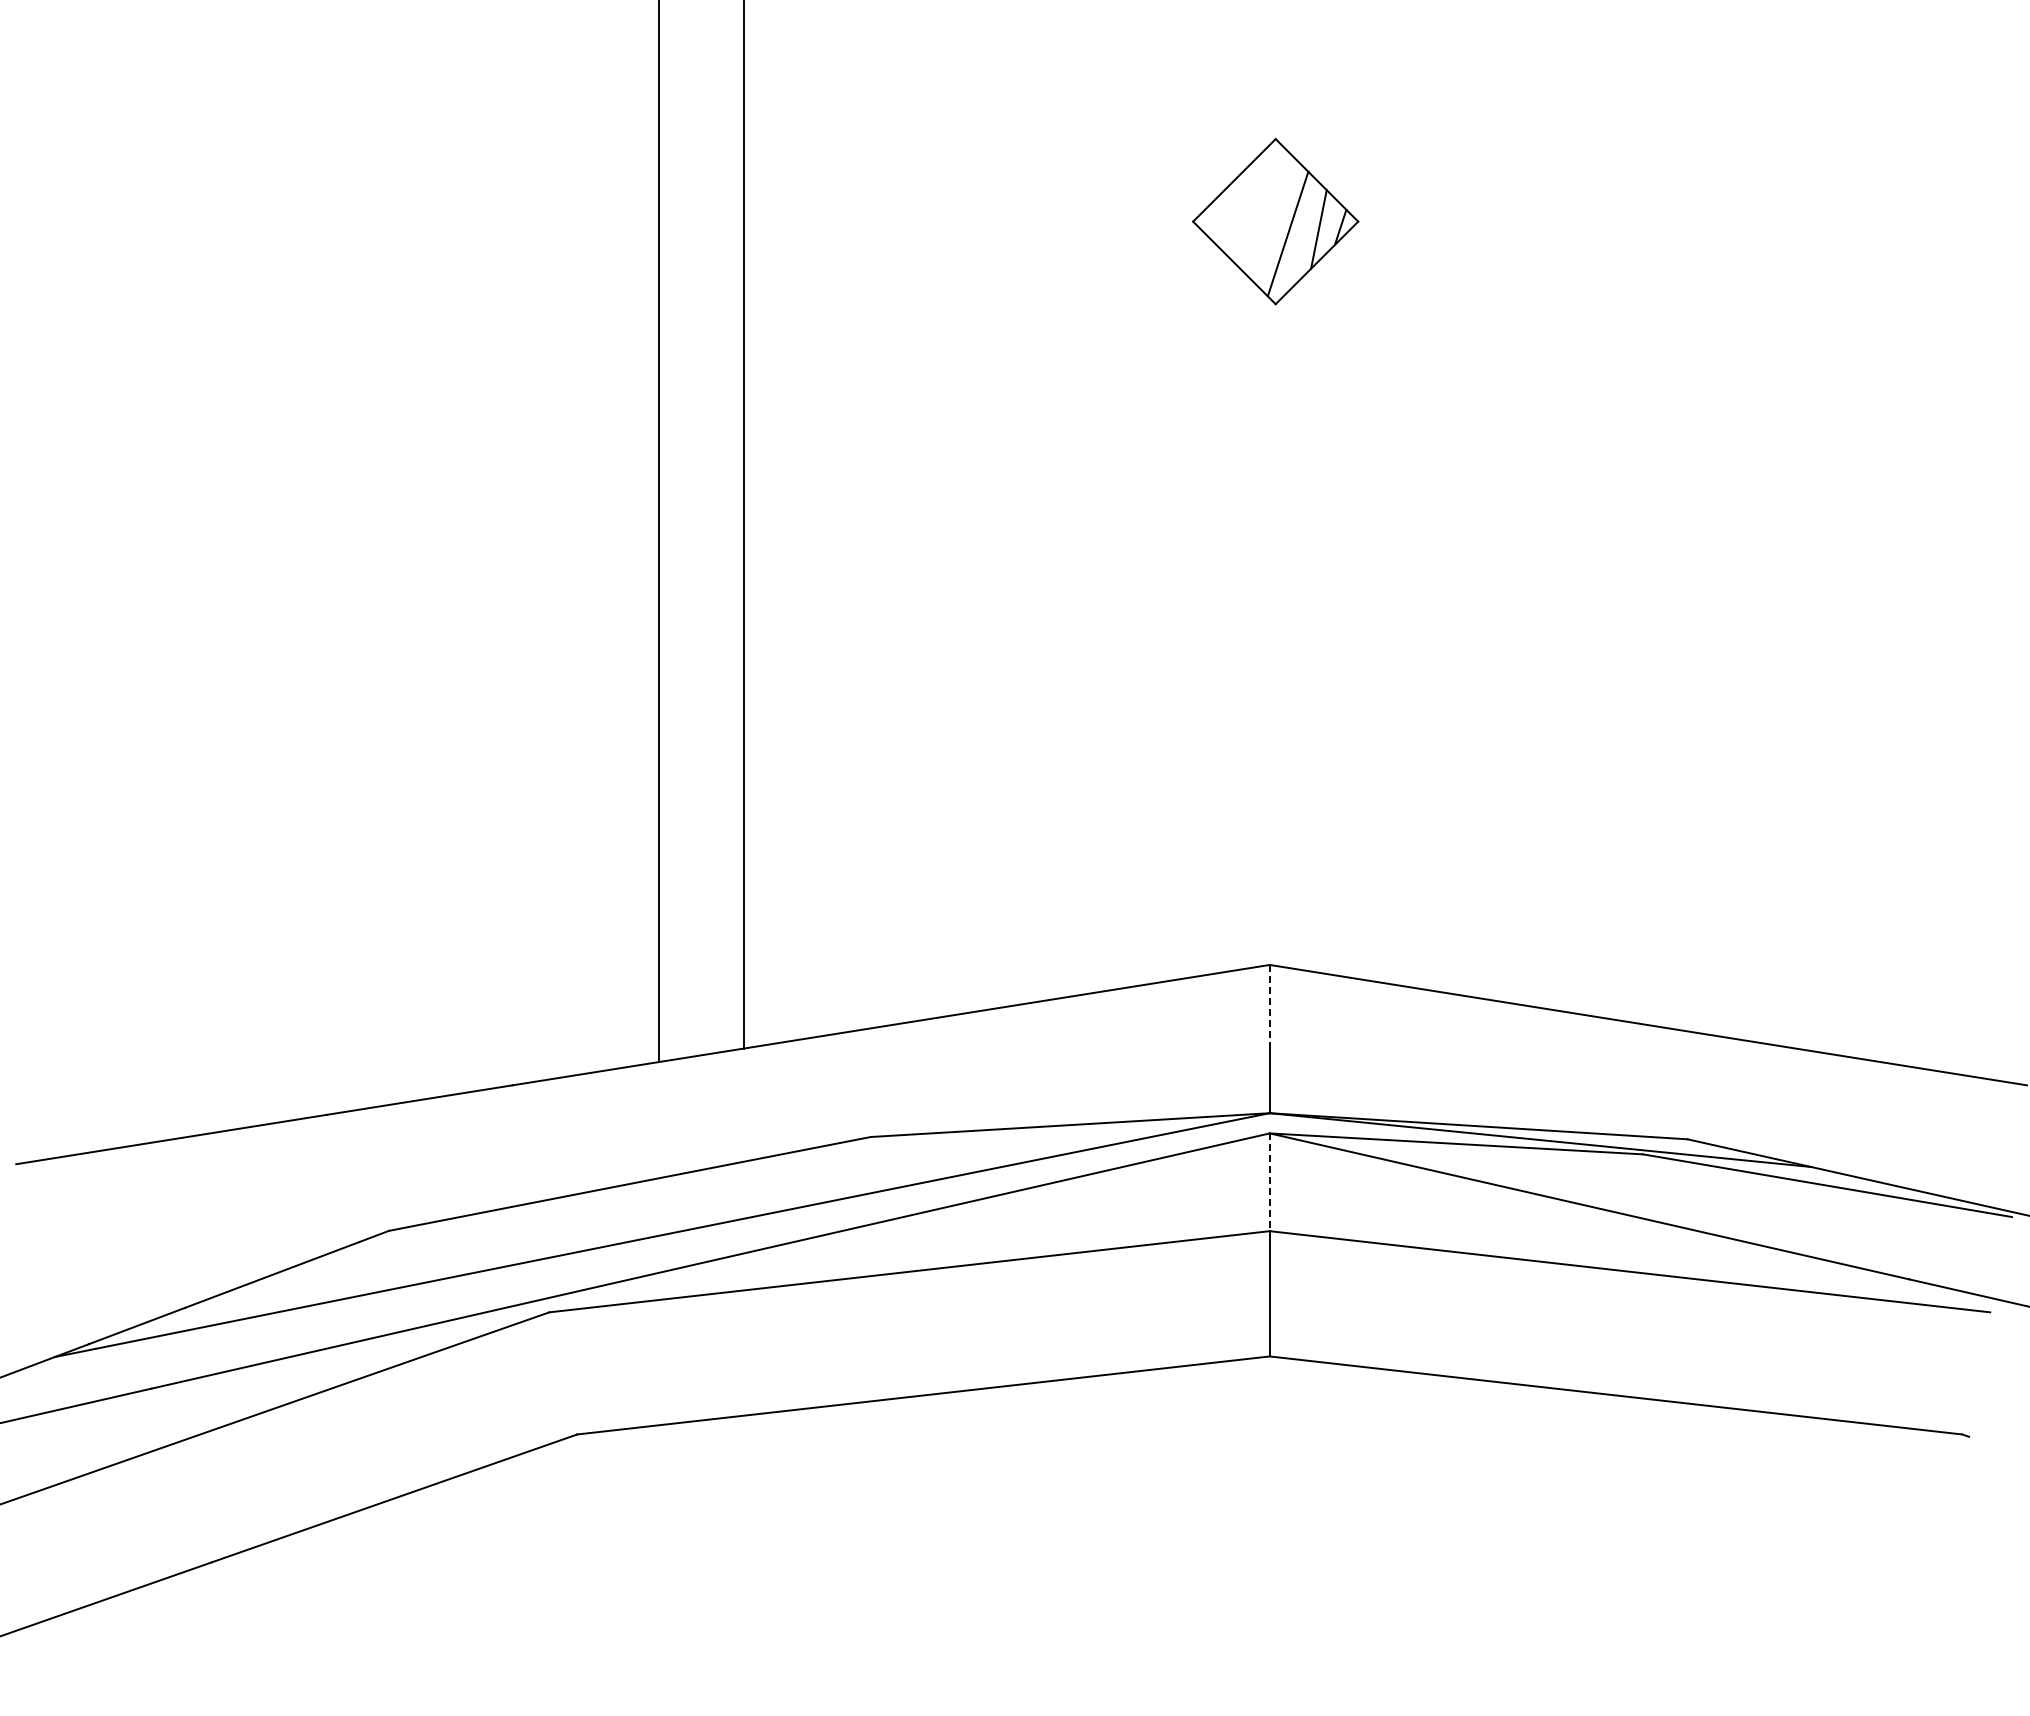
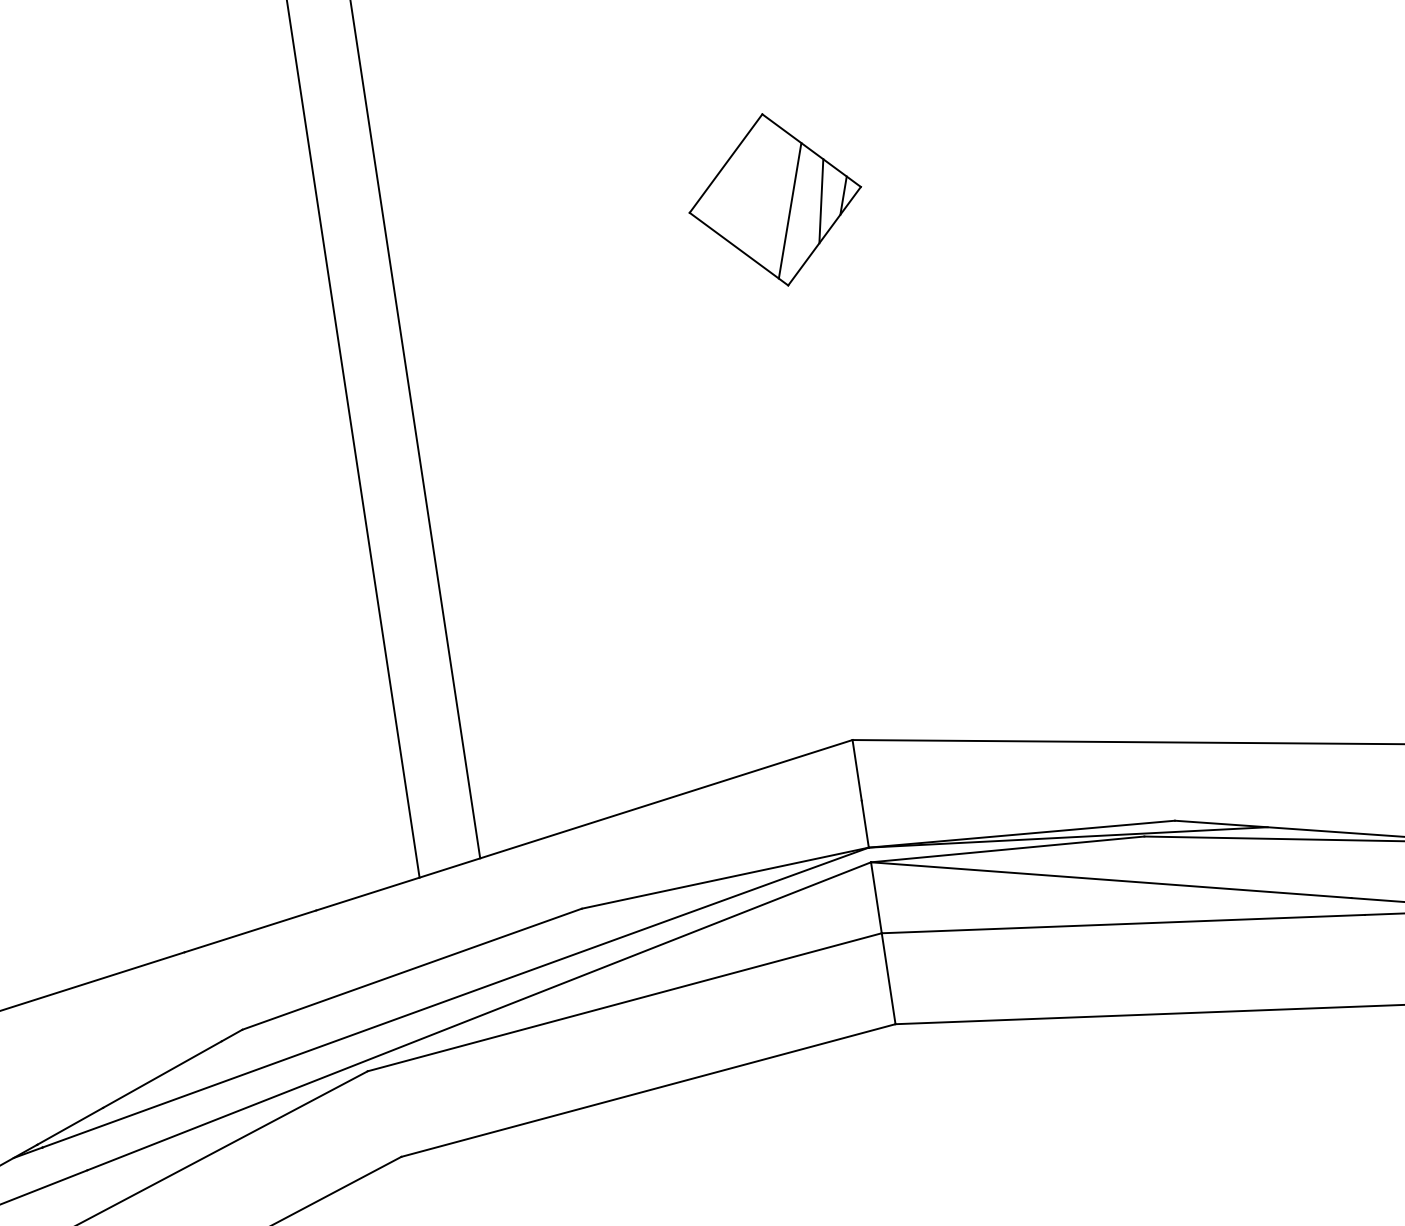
part: (1275, 221) -> (775, 199), size x1.43
line: (1269, 1006) -> (856, 770), dashed -> solid
line: (1269, 1182) -> (876, 897), dashed -> solid

